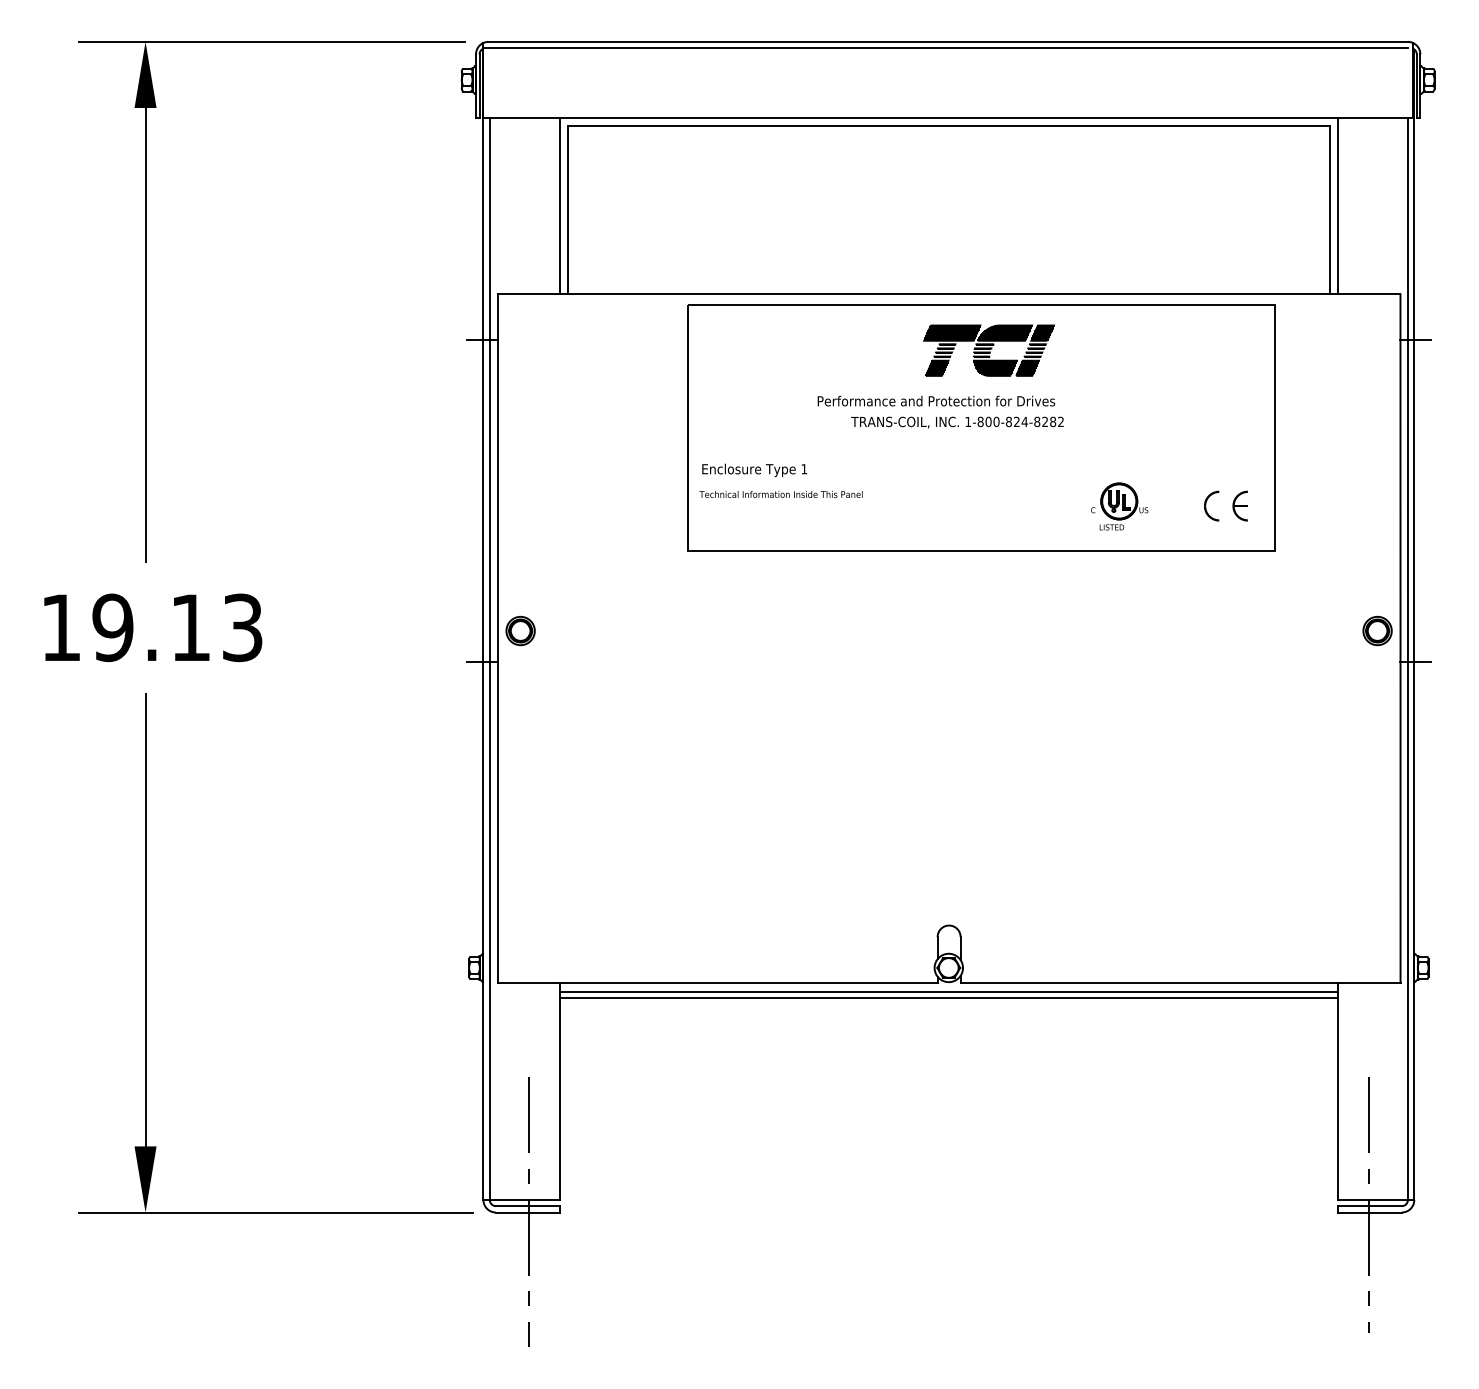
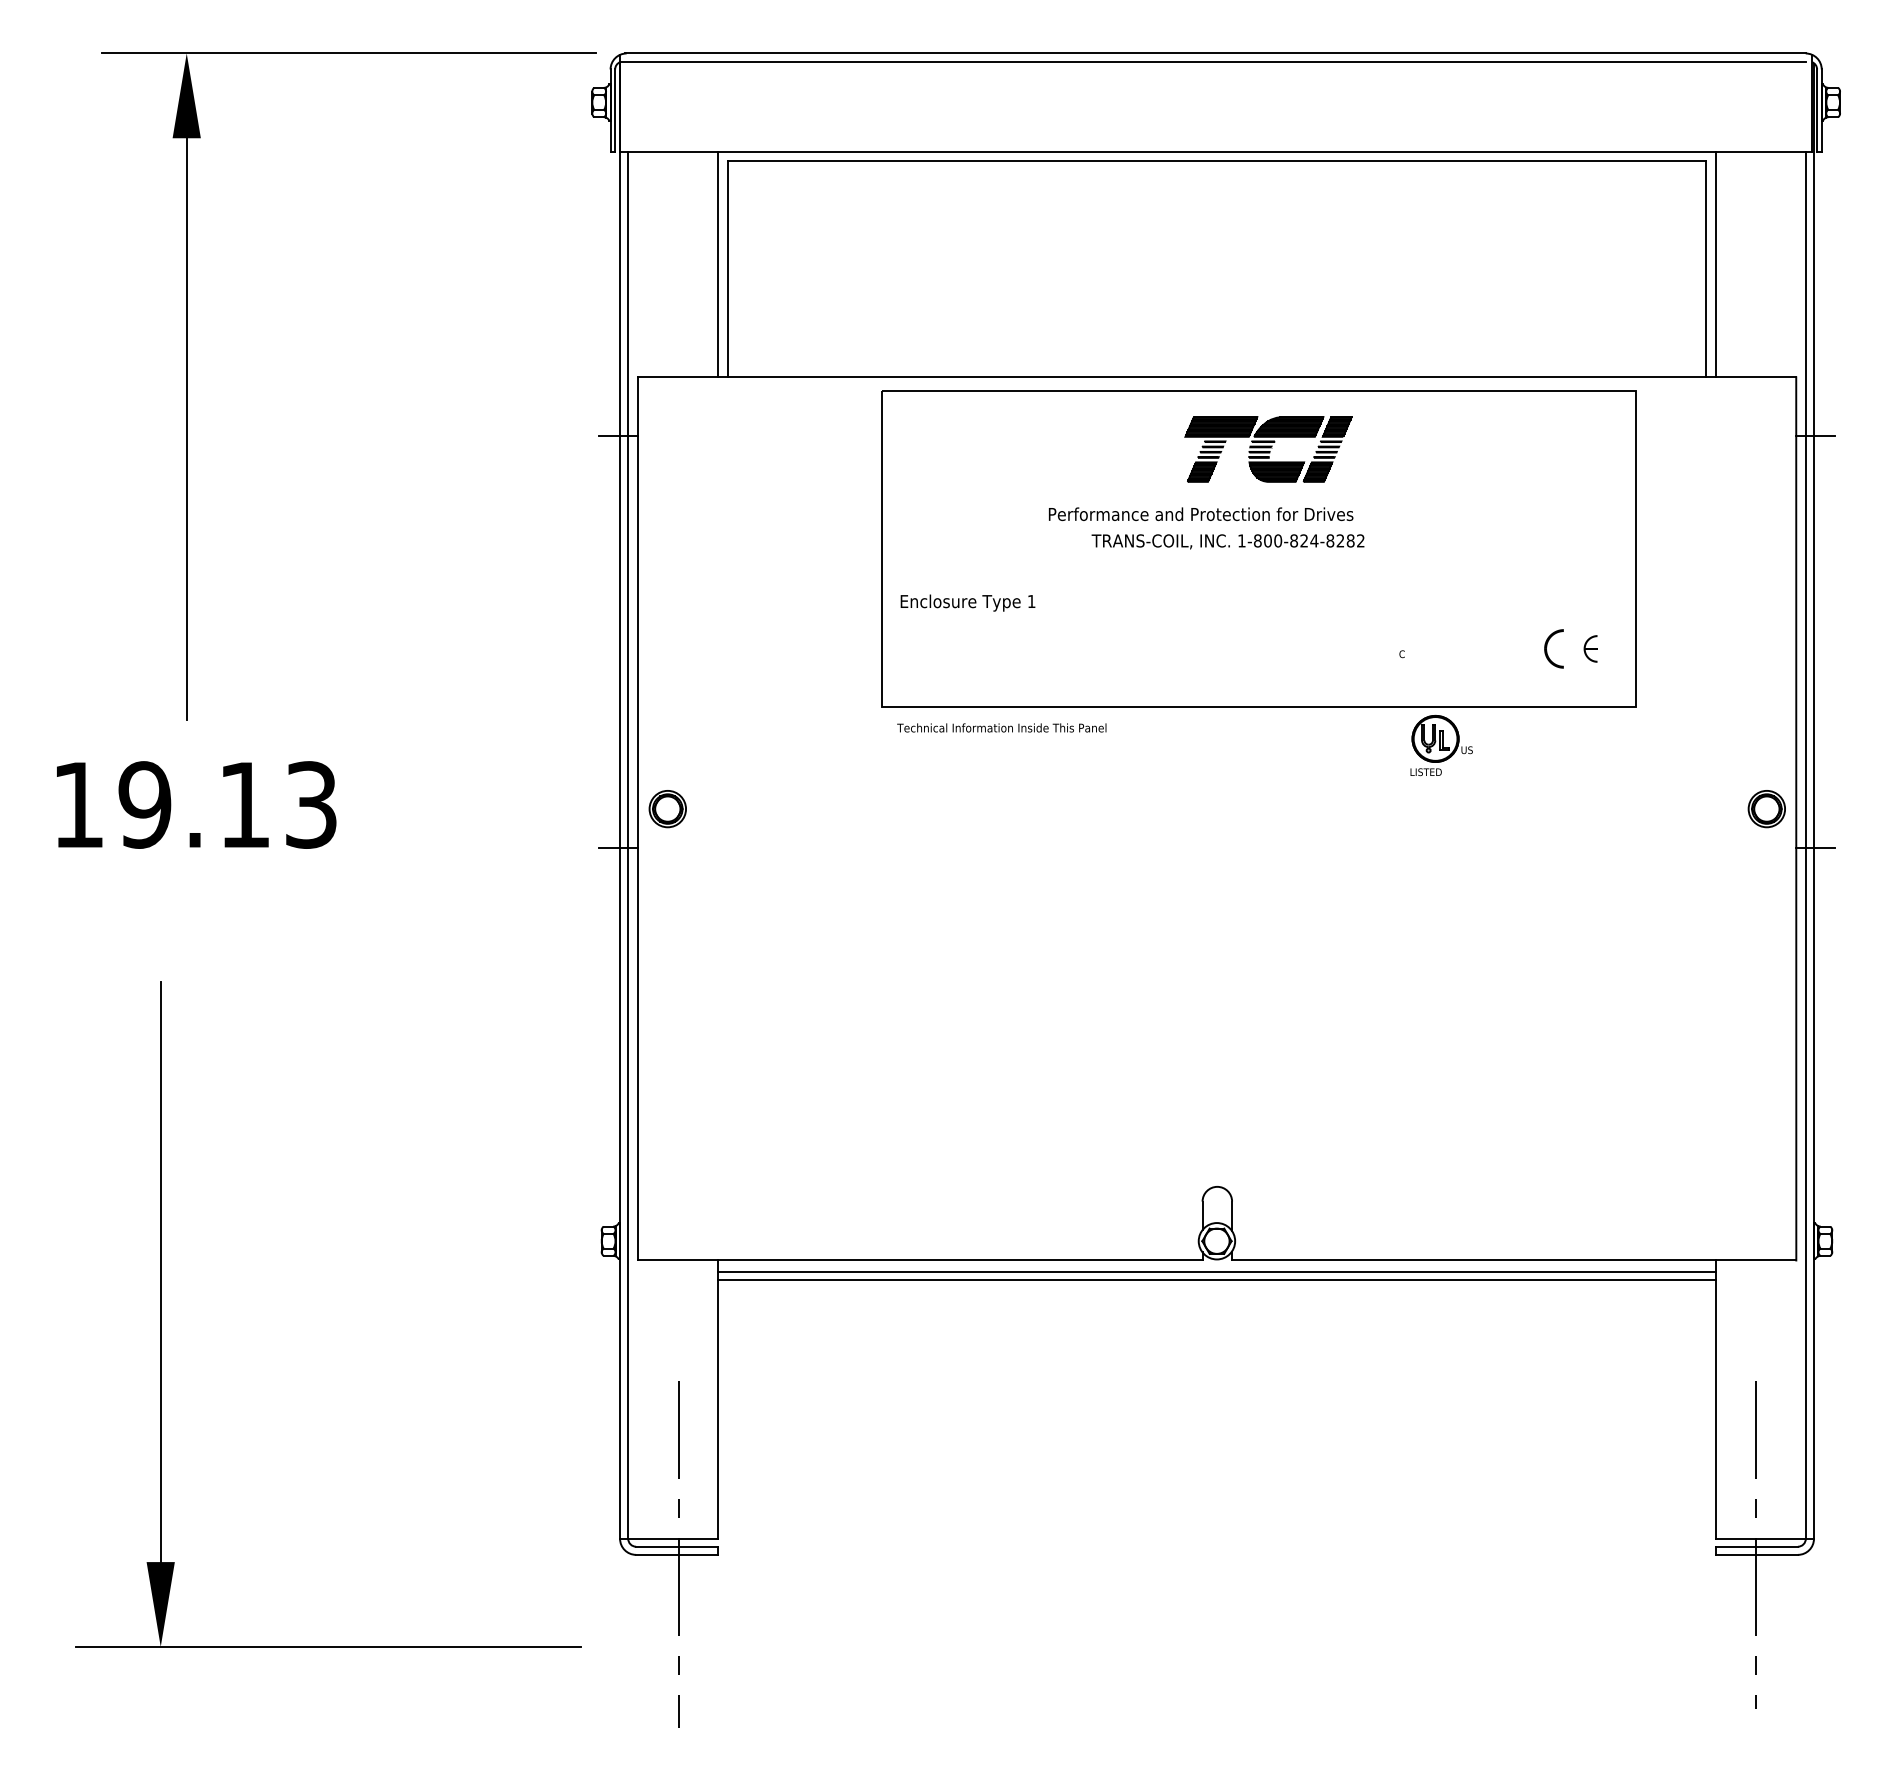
text: (780, 494) -> (1001, 727), moved
part: (1240, 505) -> (1590, 648), size x0.7
part: (1123, 506) -> (1441, 745), moved
part: (146, 953) -> (161, 1314), moved

